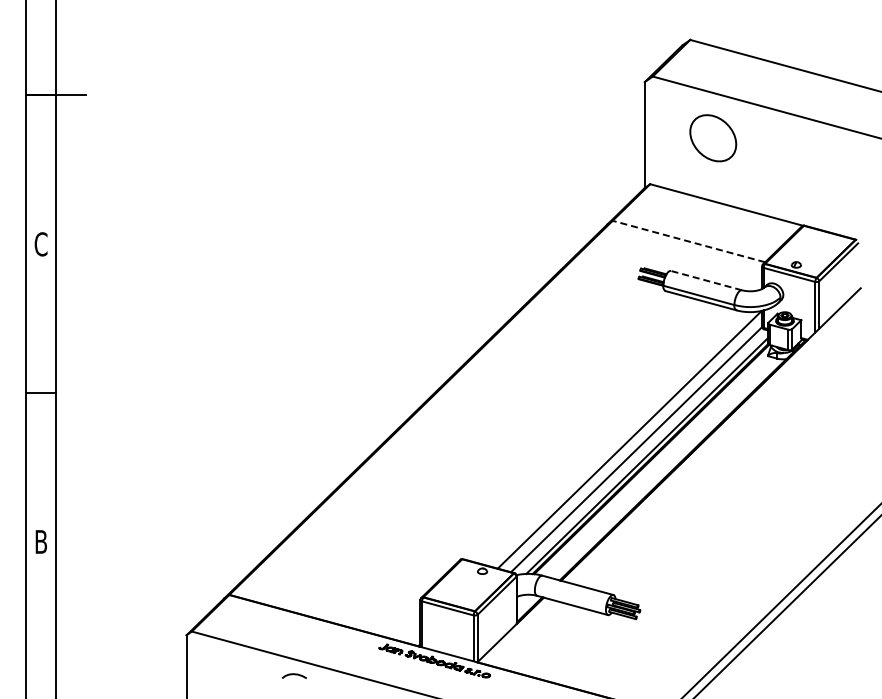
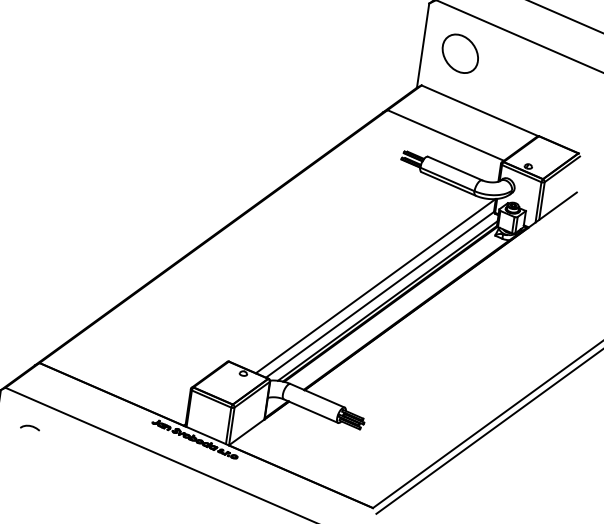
part: (713, 138) -> (460, 54), moved
line: (688, 241) -> (445, 135), dashed -> solid
line: (706, 280) -> (455, 168), dashed -> solid
curve: (293, 674) -> (29, 426), moved

